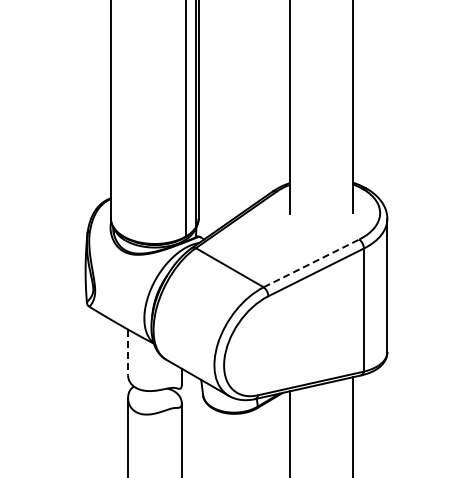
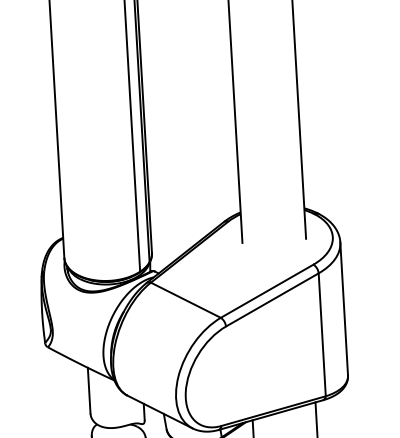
line: (311, 263) -> (267, 291), dashed -> solid
line: (128, 352) -> (89, 390), dashed -> solid

